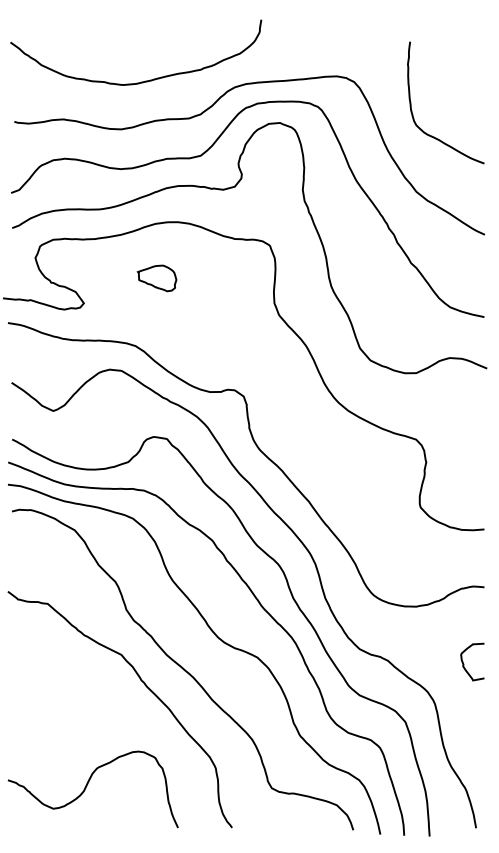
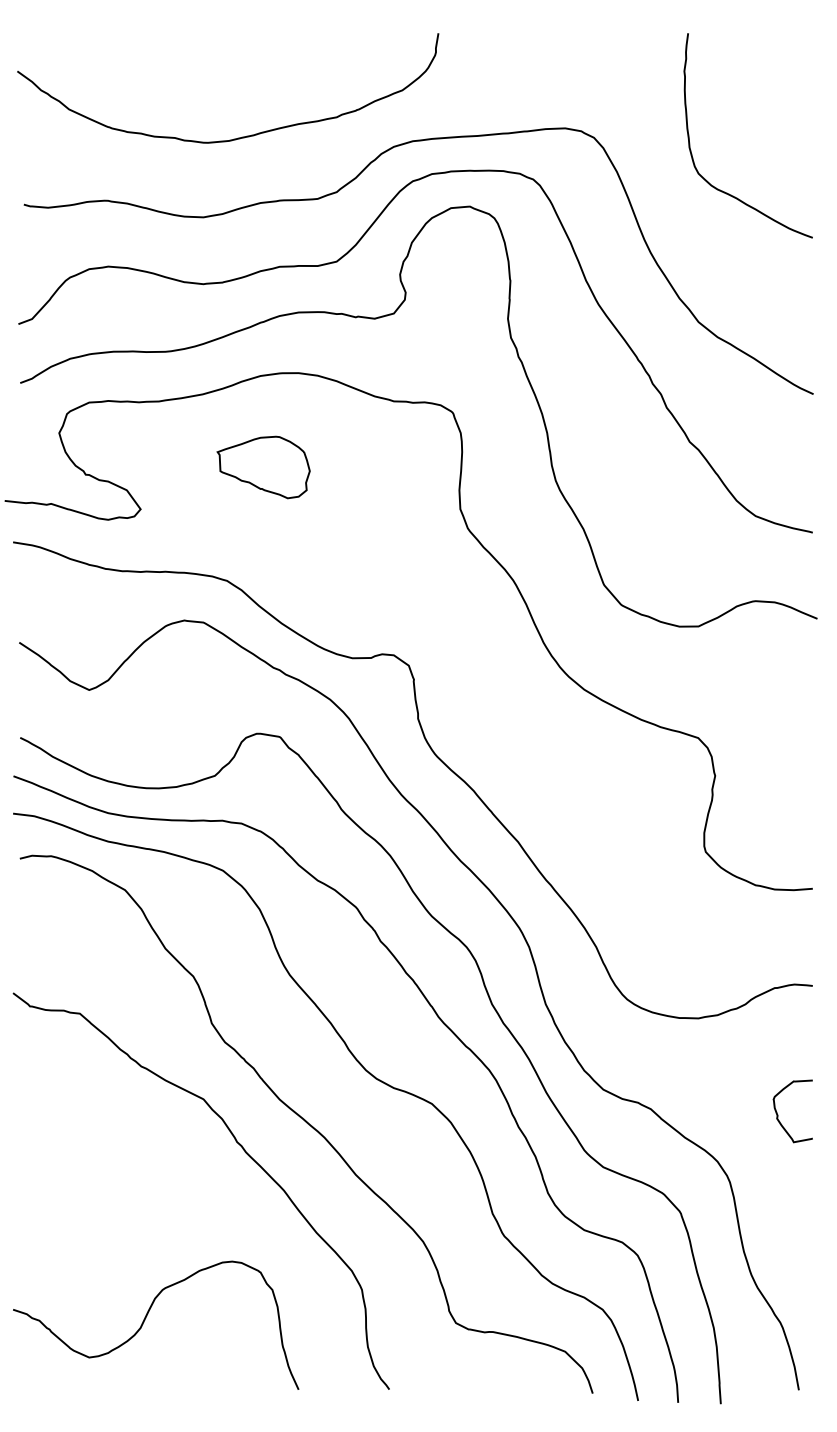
curve: (412, 110) -> (692, 148), moved
part: (156, 278) -> (262, 467), size x1.43

